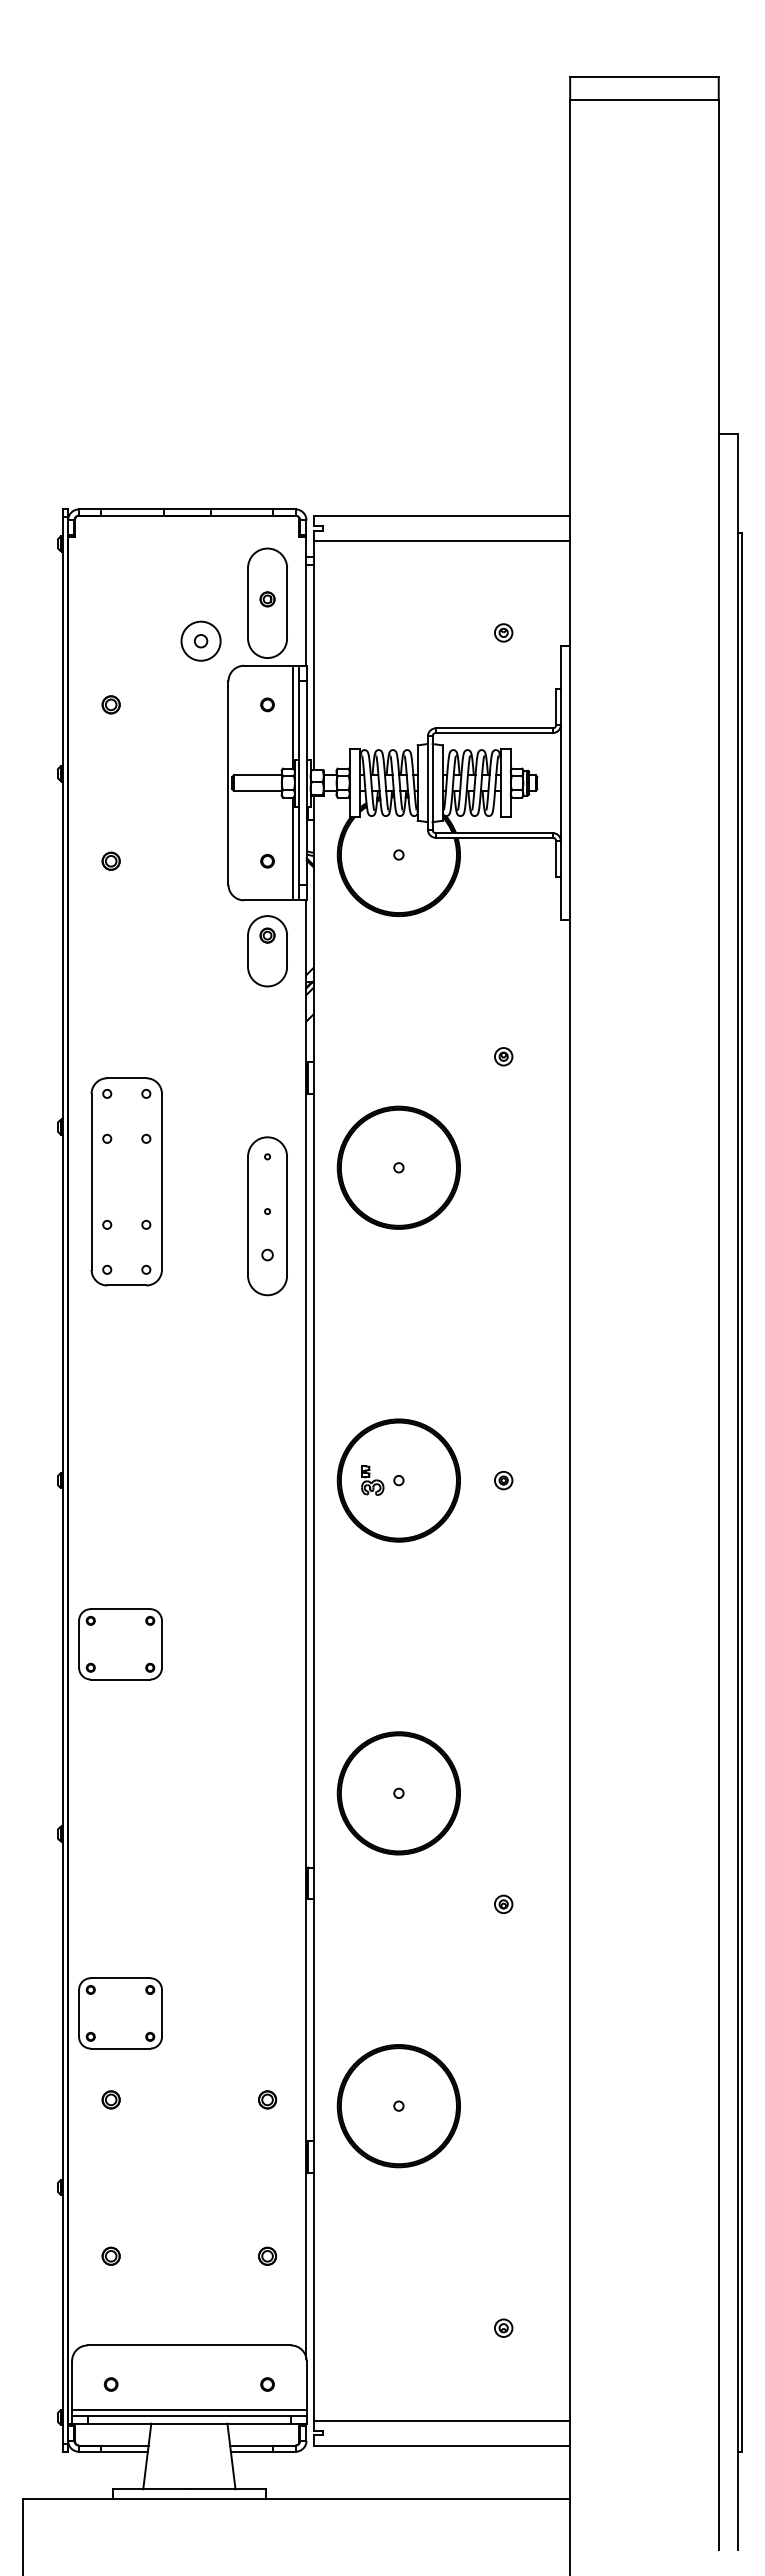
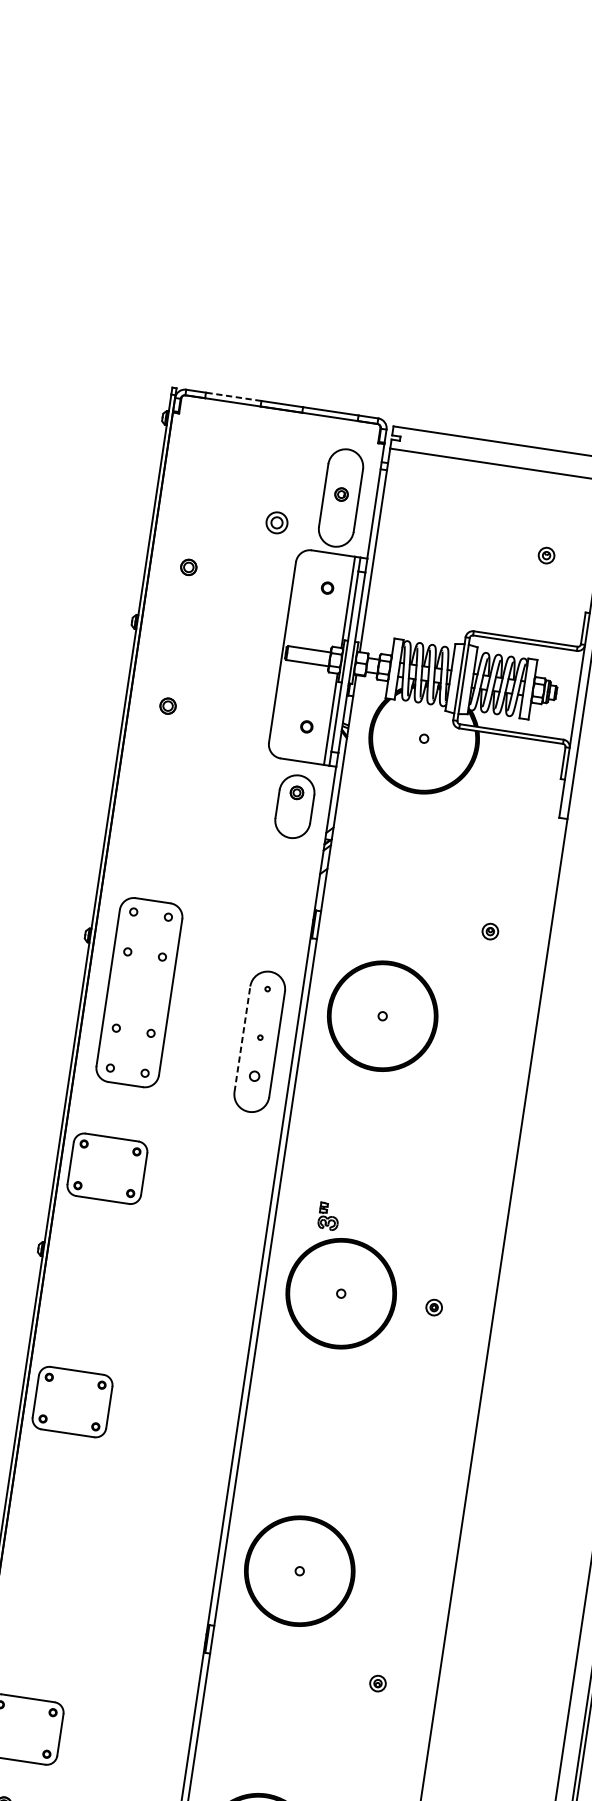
line: (132, 509) -> (233, 396), solid -> dashed
circle: (200, 640) -> (276, 522), size x0.6
line: (248, 1215) -> (242, 1038), solid -> dashed
part: (120, 1381) -> (107, 1168), added
part: (372, 1480) -> (328, 1216), moved

